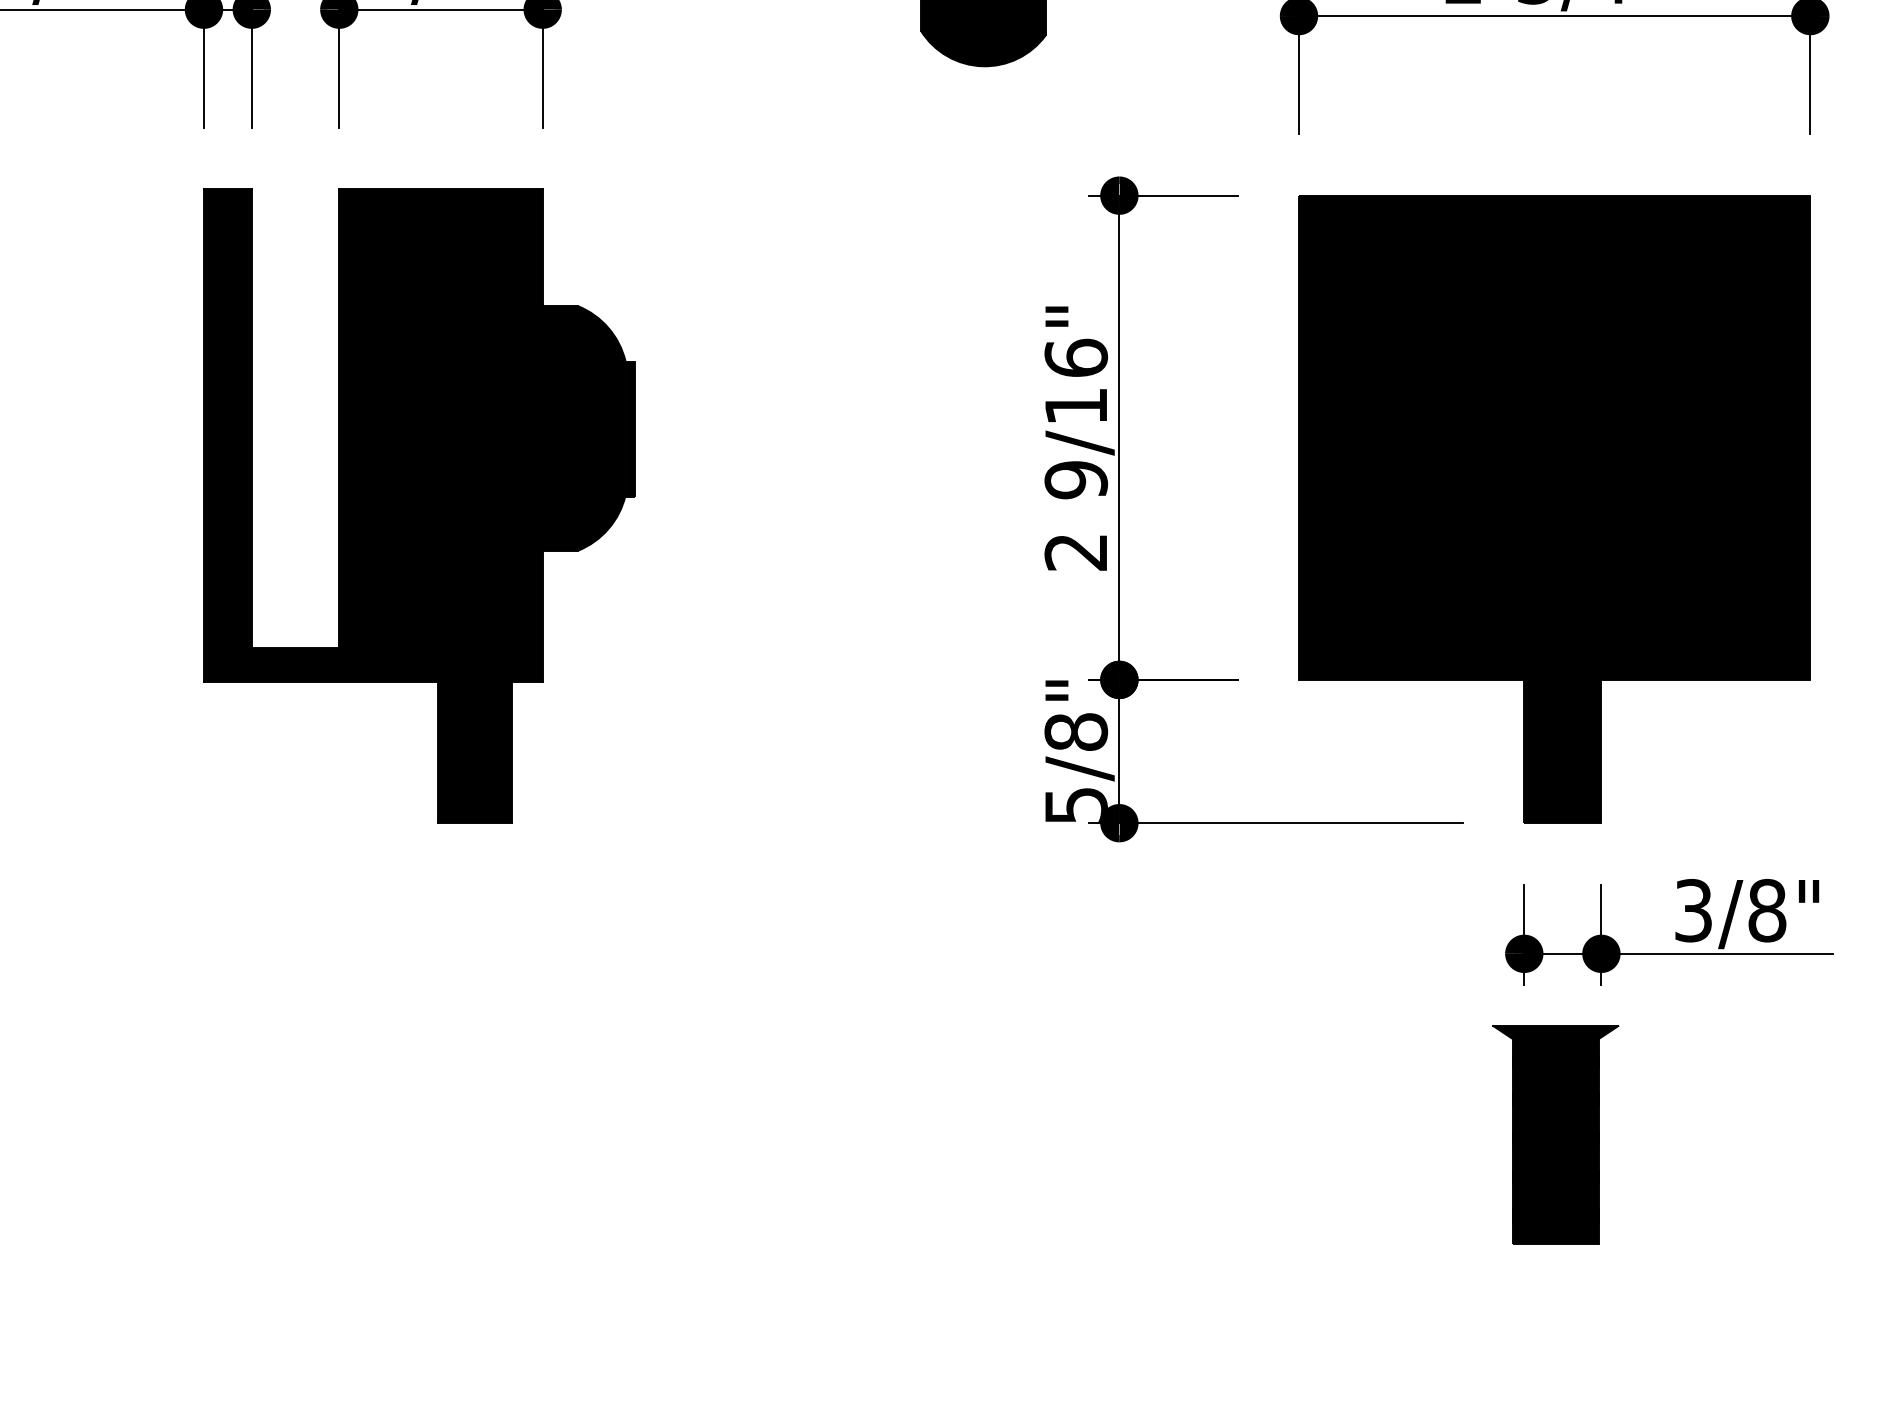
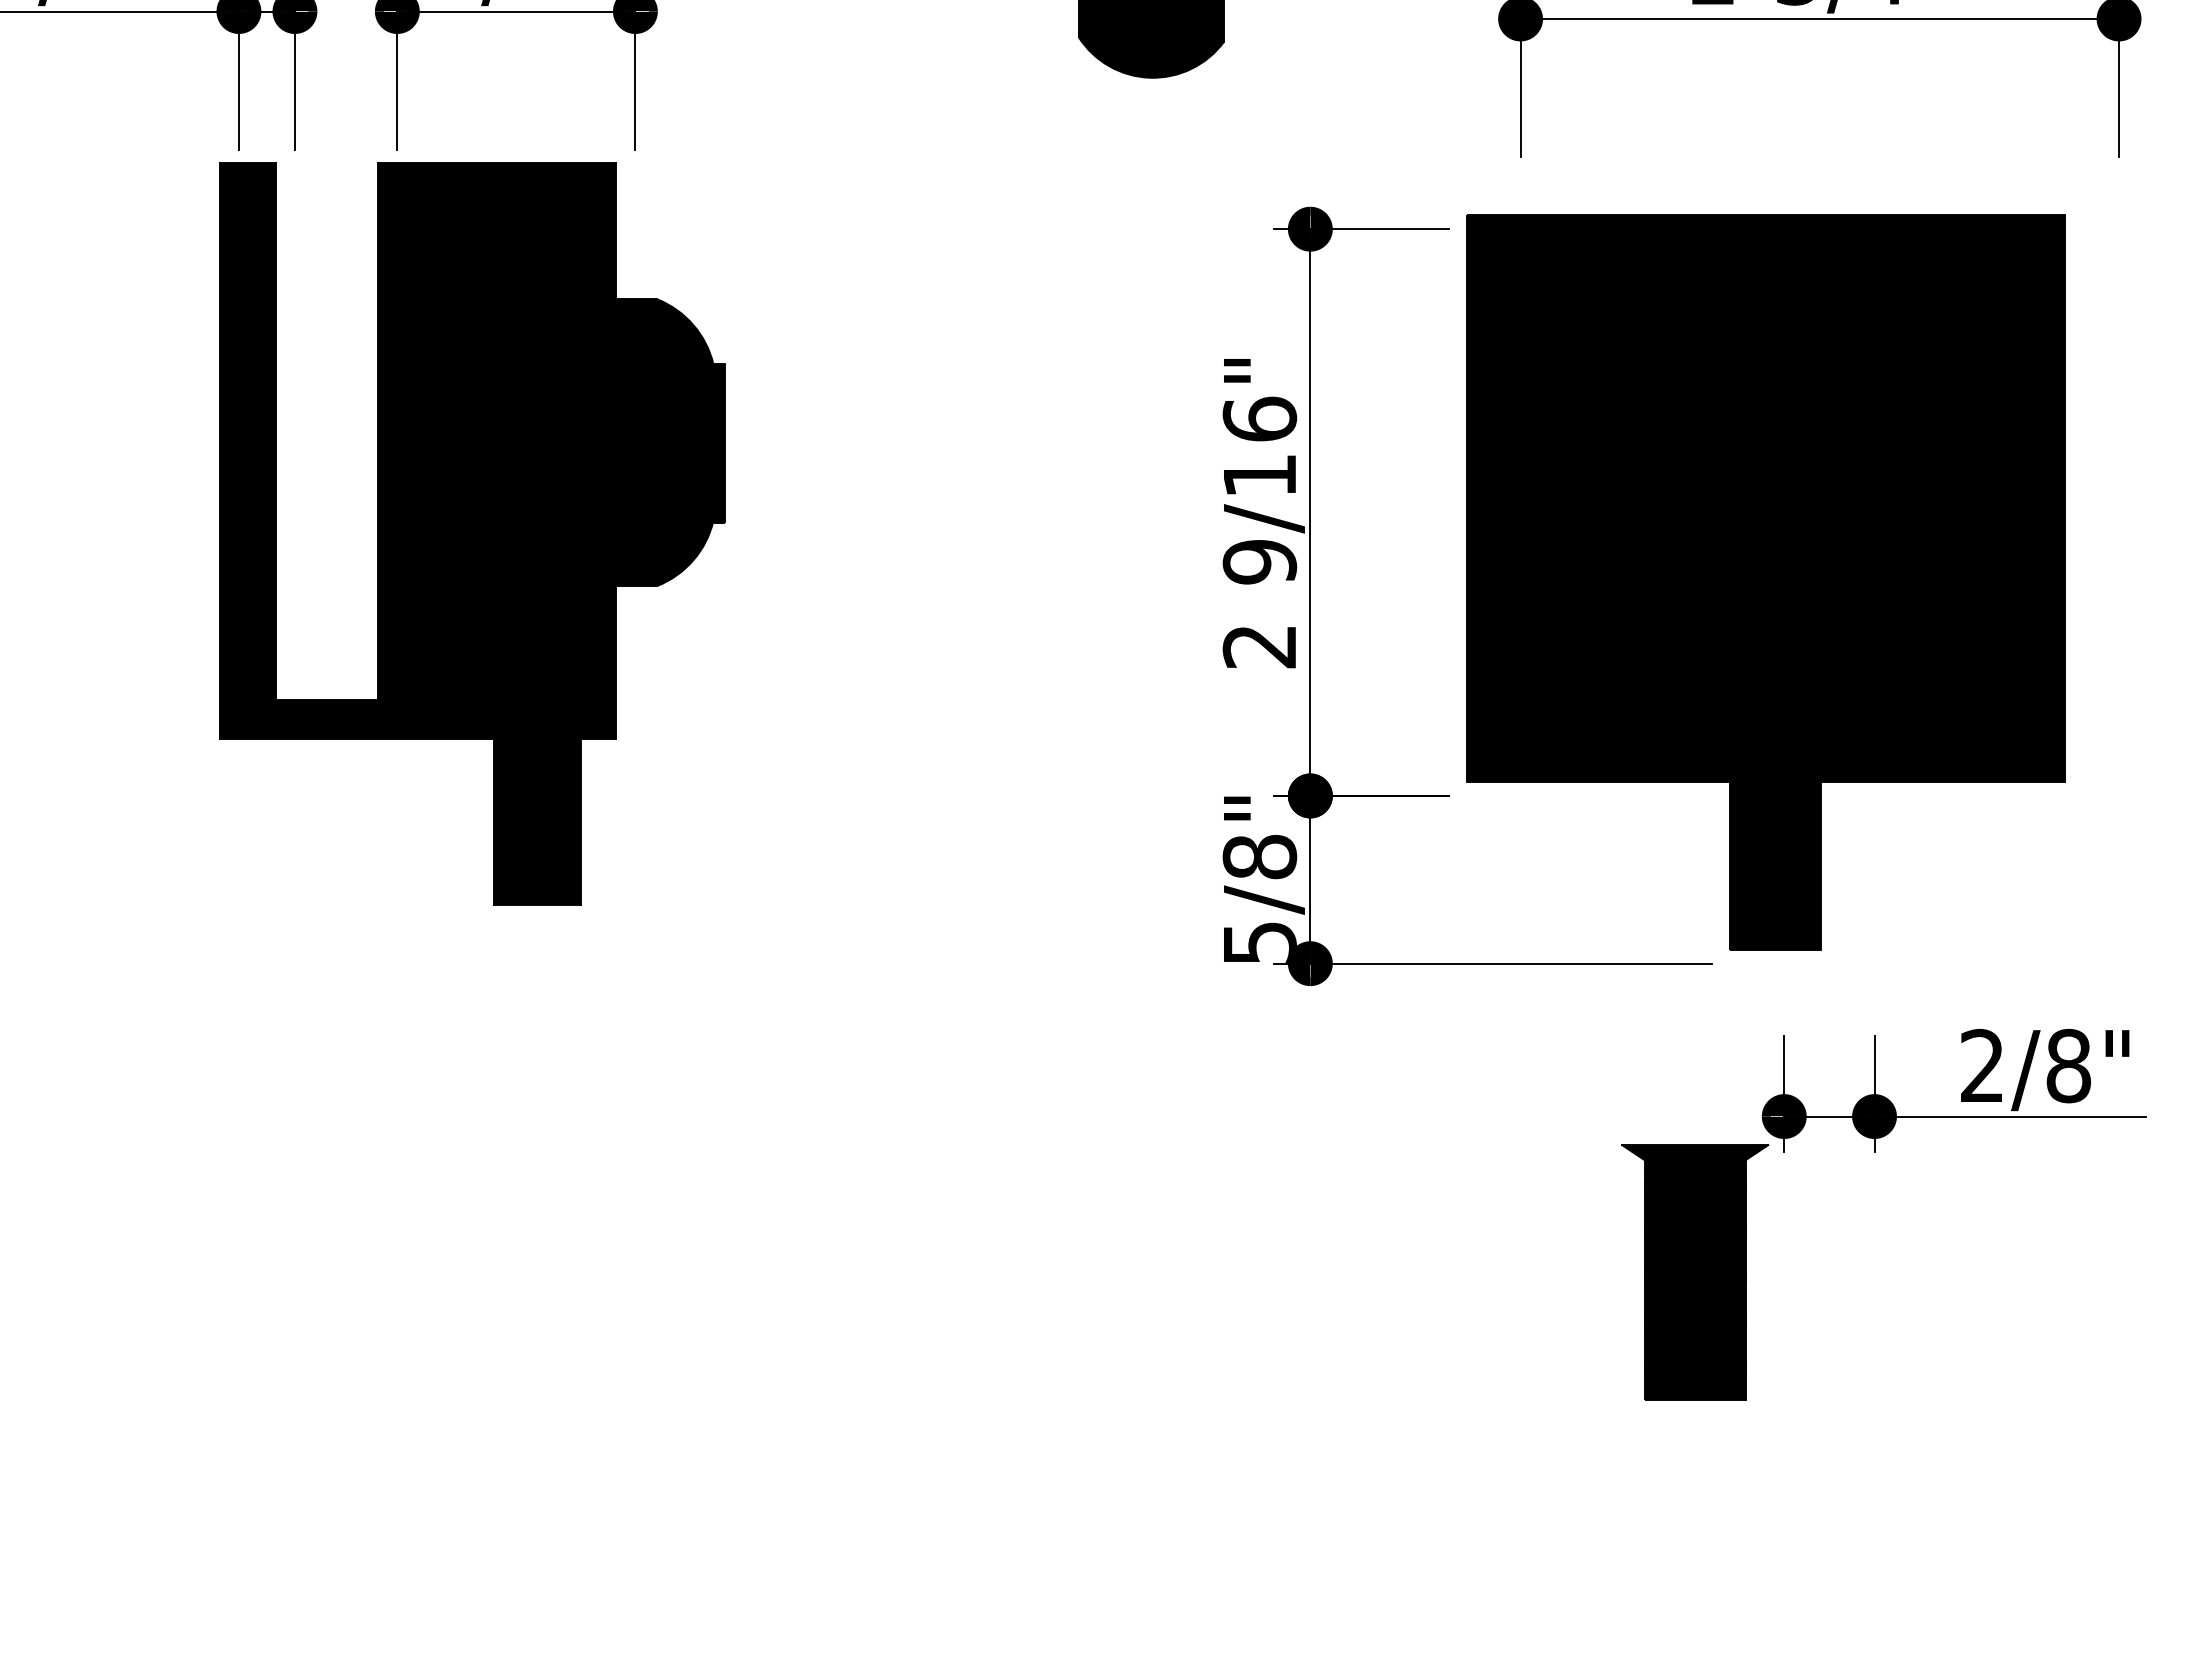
part: (419, 506) -> (472, 533), moved
part: (1554, 509) -> (1765, 582), moved
text: (1693, 911) -> (1982, 1066), 3/8" -> 2/8"
part: (1556, 1134) -> (1695, 1272), moved

